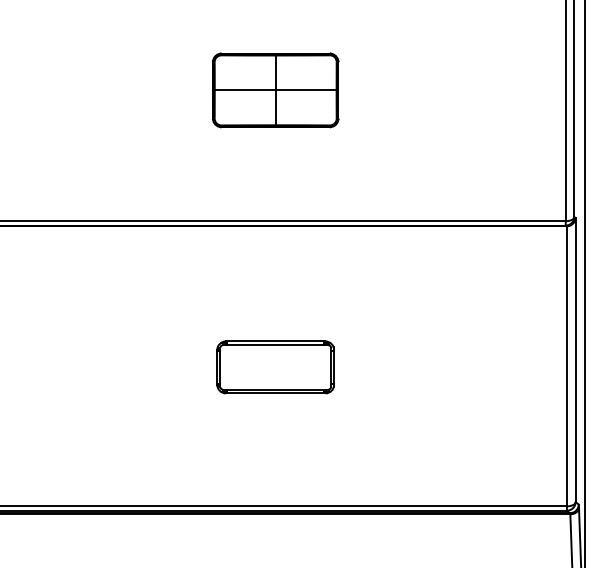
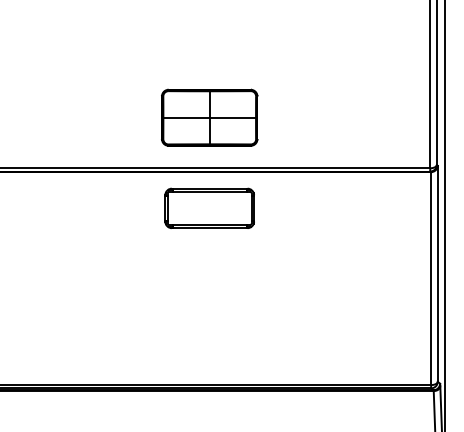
part: (275, 89) -> (209, 117), moved
part: (275, 366) -> (209, 207), moved

